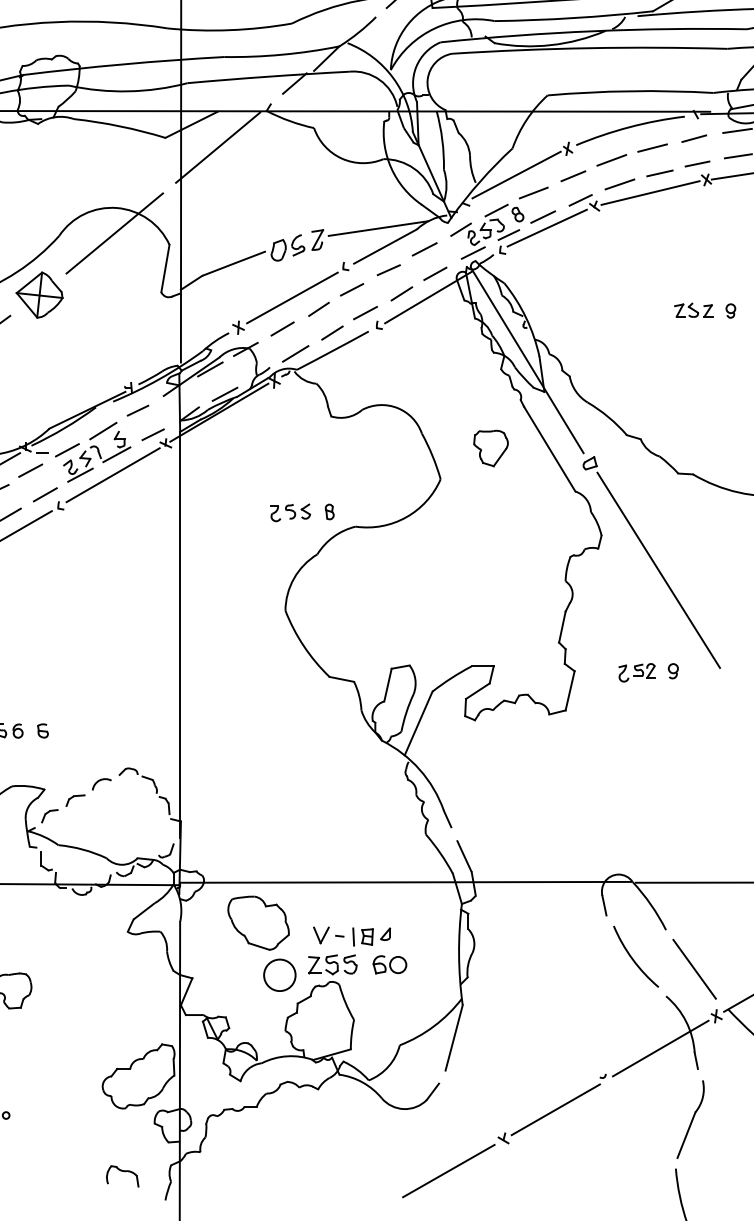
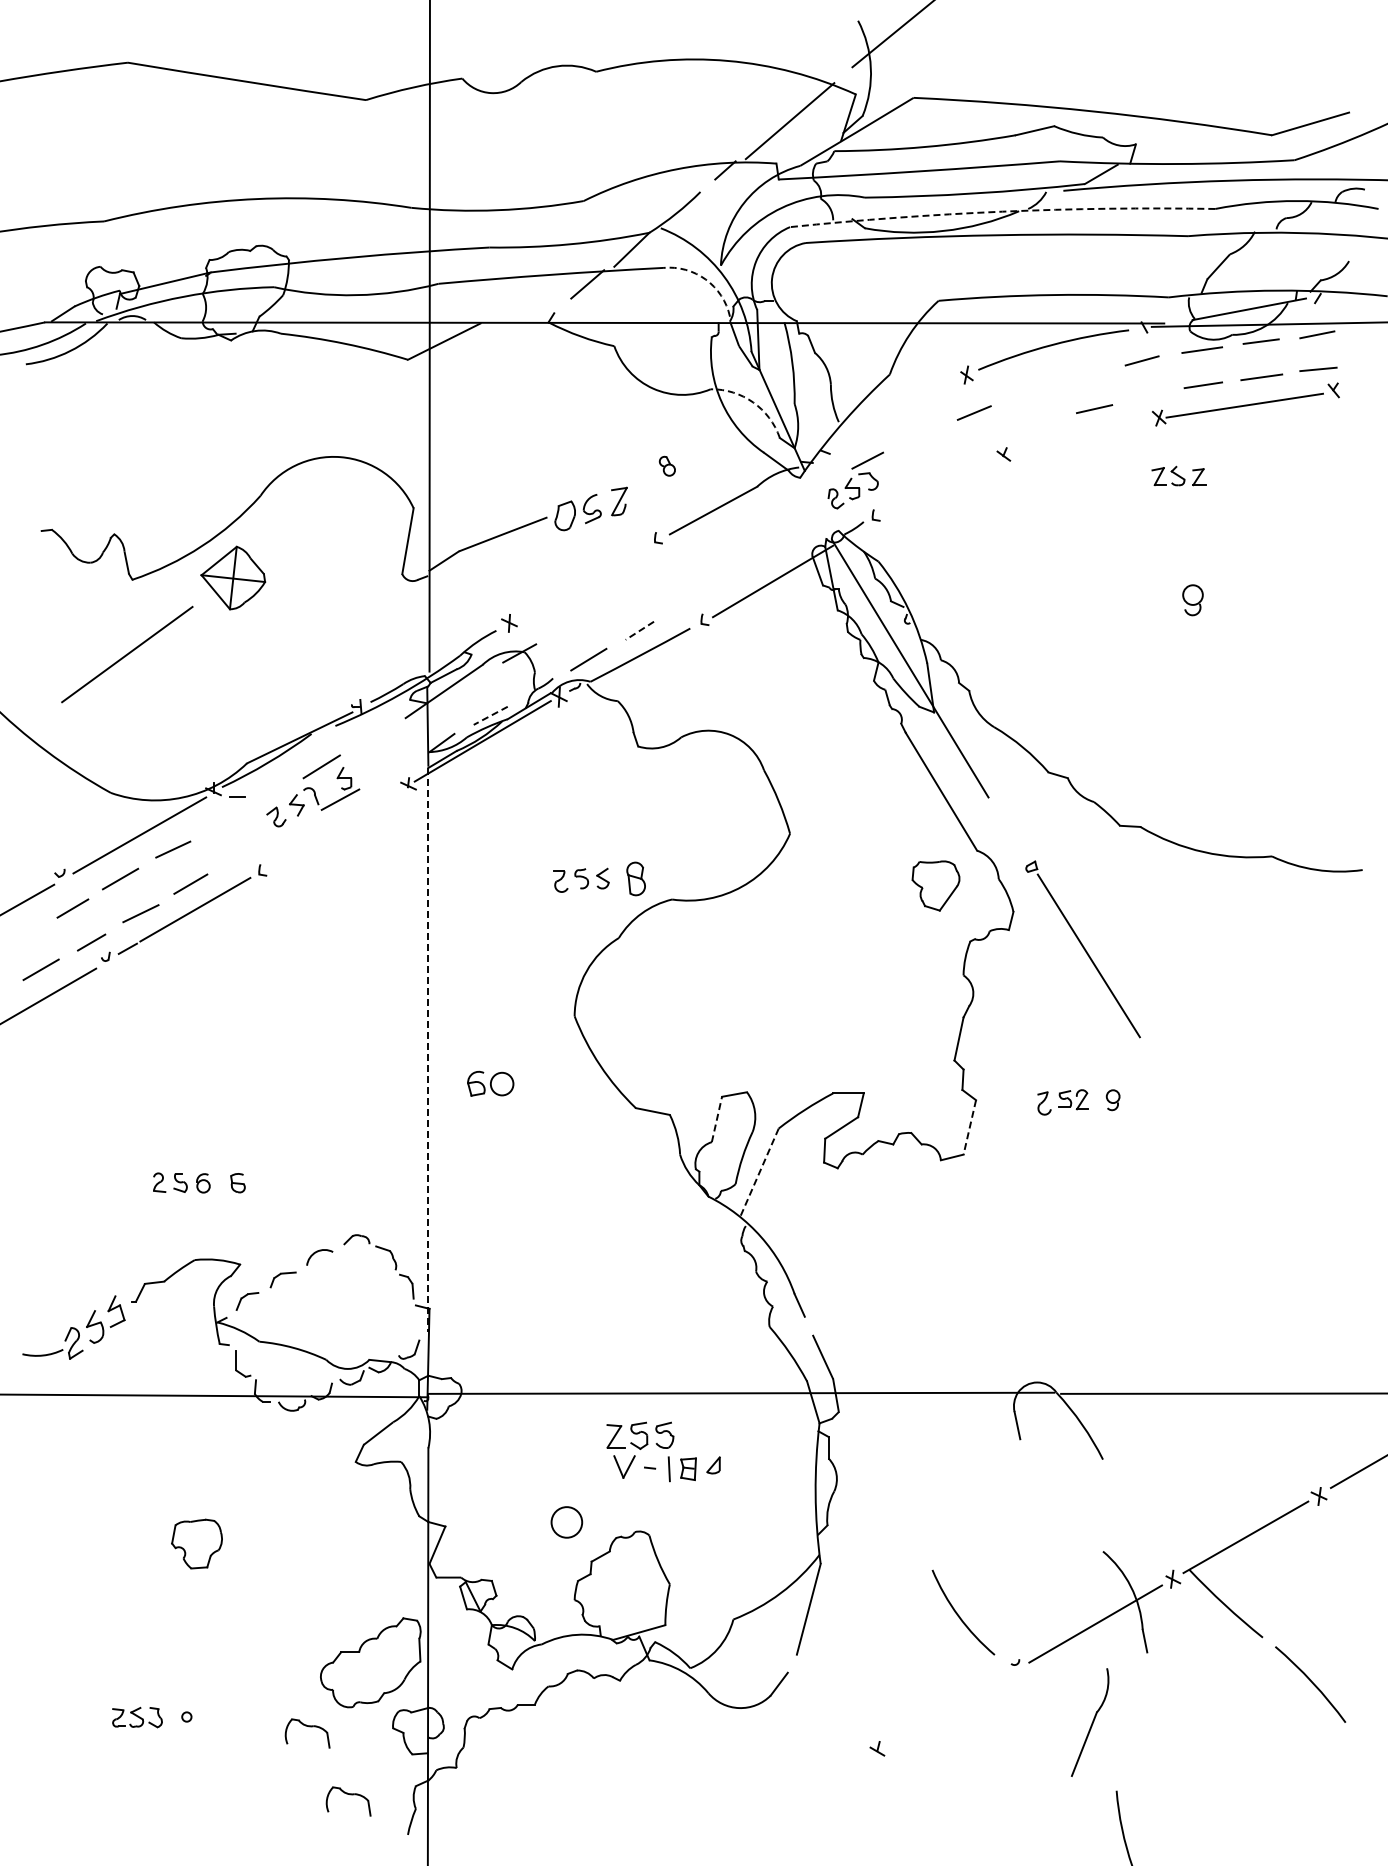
arc: (593, 31) -> (1002, 211), solid -> dashed
arc: (379, 80) -> (705, 279), solid -> dashed
line: (217, 147) -> (480, 373), removed
line: (652, 147) -> (1084, 373), removed
line: (611, 160) -> (1027, 390), removed
line: (697, 163) -> (1146, 395), removed
arc: (414, 168) -> (753, 402), solid -> dashed
line: (516, 175) -> (895, 411), removed
line: (619, 184) -> (1038, 424), removed
line: (533, 192) -> (919, 435), removed
line: (650, 192) -> (1081, 435), removed
line: (580, 200) -> (984, 446), removed
part: (517, 214) -> (666, 465), moved
line: (542, 216) -> (931, 469), removed
line: (547, 227) -> (938, 484), removed
line: (378, 228) -> (703, 485), removed
line: (461, 229) -> (818, 486), removed
line: (114, 233) -> (337, 492), removed
line: (508, 234) -> (884, 494), removed
line: (424, 249) -> (767, 514), removed
line: (473, 252) -> (835, 519), removed
line: (388, 270) -> (717, 543), removed
line: (435, 273) -> (782, 548), removed
line: (351, 289) -> (666, 570), removed
line: (402, 294) -> (736, 576), removed
line: (292, 297) -> (584, 581), removed
line: (318, 309) -> (620, 597), removed
part: (693, 309) -> (1178, 475), moved
part: (730, 310) -> (1192, 599), size x1.6
line: (365, 312) -> (685, 602), removed
line: (282, 329) -> (570, 625), removed
line: (332, 332) -> (639, 630), solid -> dashed
line: (210, 368) -> (470, 680), removed
line: (224, 394) -> (490, 716), solid -> dashed
line: (137, 410) -> (369, 738), removed
line: (152, 434) -> (390, 771), removed
part: (490, 448) -> (935, 885), moved
line: (67, 450) -> (271, 793), removed
line: (30, 470) -> (220, 821), removed
line: (113, 474) -> (335, 827), removed
line: (80, 475) -> (290, 828), removed
line: (45, 494) -> (241, 855), removed
part: (329, 512) -> (635, 879), size x1.6
part: (651, 562) -> (1082, 949), size x0.6
line: (180, 634) -> (428, 1049), solid -> dashed
line: (388, 685) -> (717, 1119), solid -> dashed
line: (569, 690) -> (969, 1127), solid -> dashed
line: (418, 724) -> (759, 1173), solid -> dashed
part: (258, 922) -> (537, 1449), removed
arc: (633, 958) -> (959, 1615), moved
part: (332, 964) -> (640, 1435), moved
part: (389, 964) -> (490, 1083), moved
line: (694, 968) -> (1142, 1513), removed
circle: (279, 975) -> (566, 1522), size x0.7
line: (555, 1109) -> (949, 1708), removed
part: (690, 1119) -> (1089, 1722), moved
part: (94, 1123) -> (309, 1727), added
line: (448, 1170) -> (800, 1793), removed

